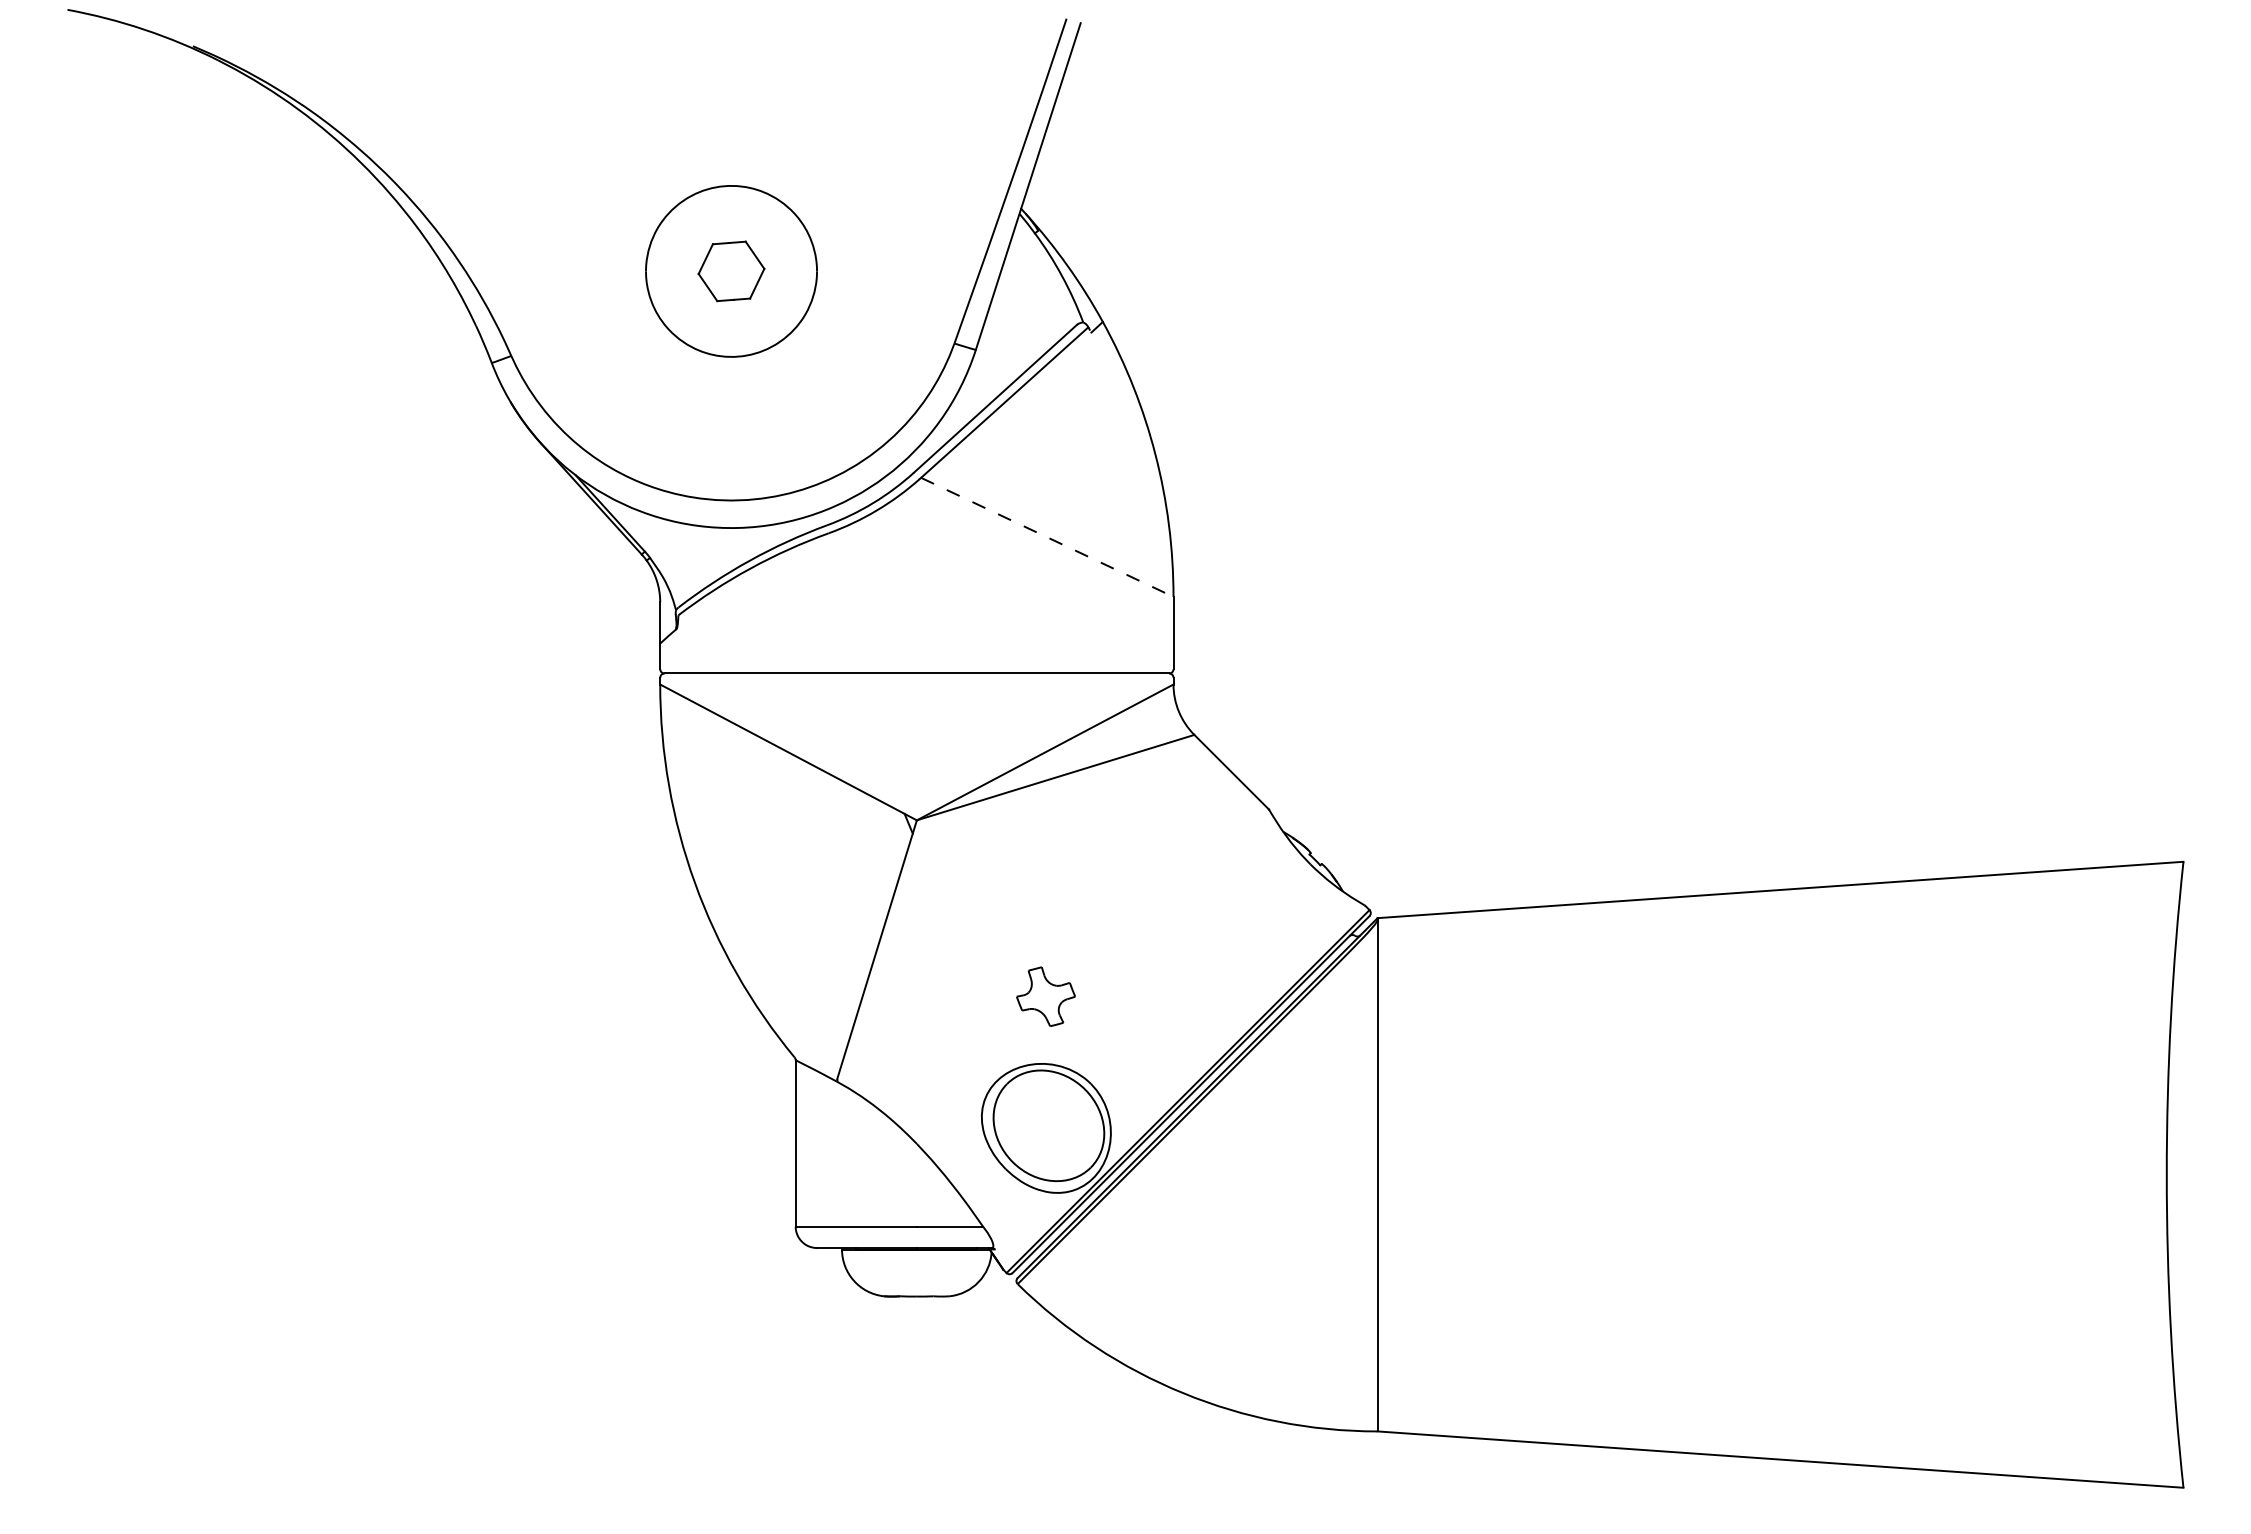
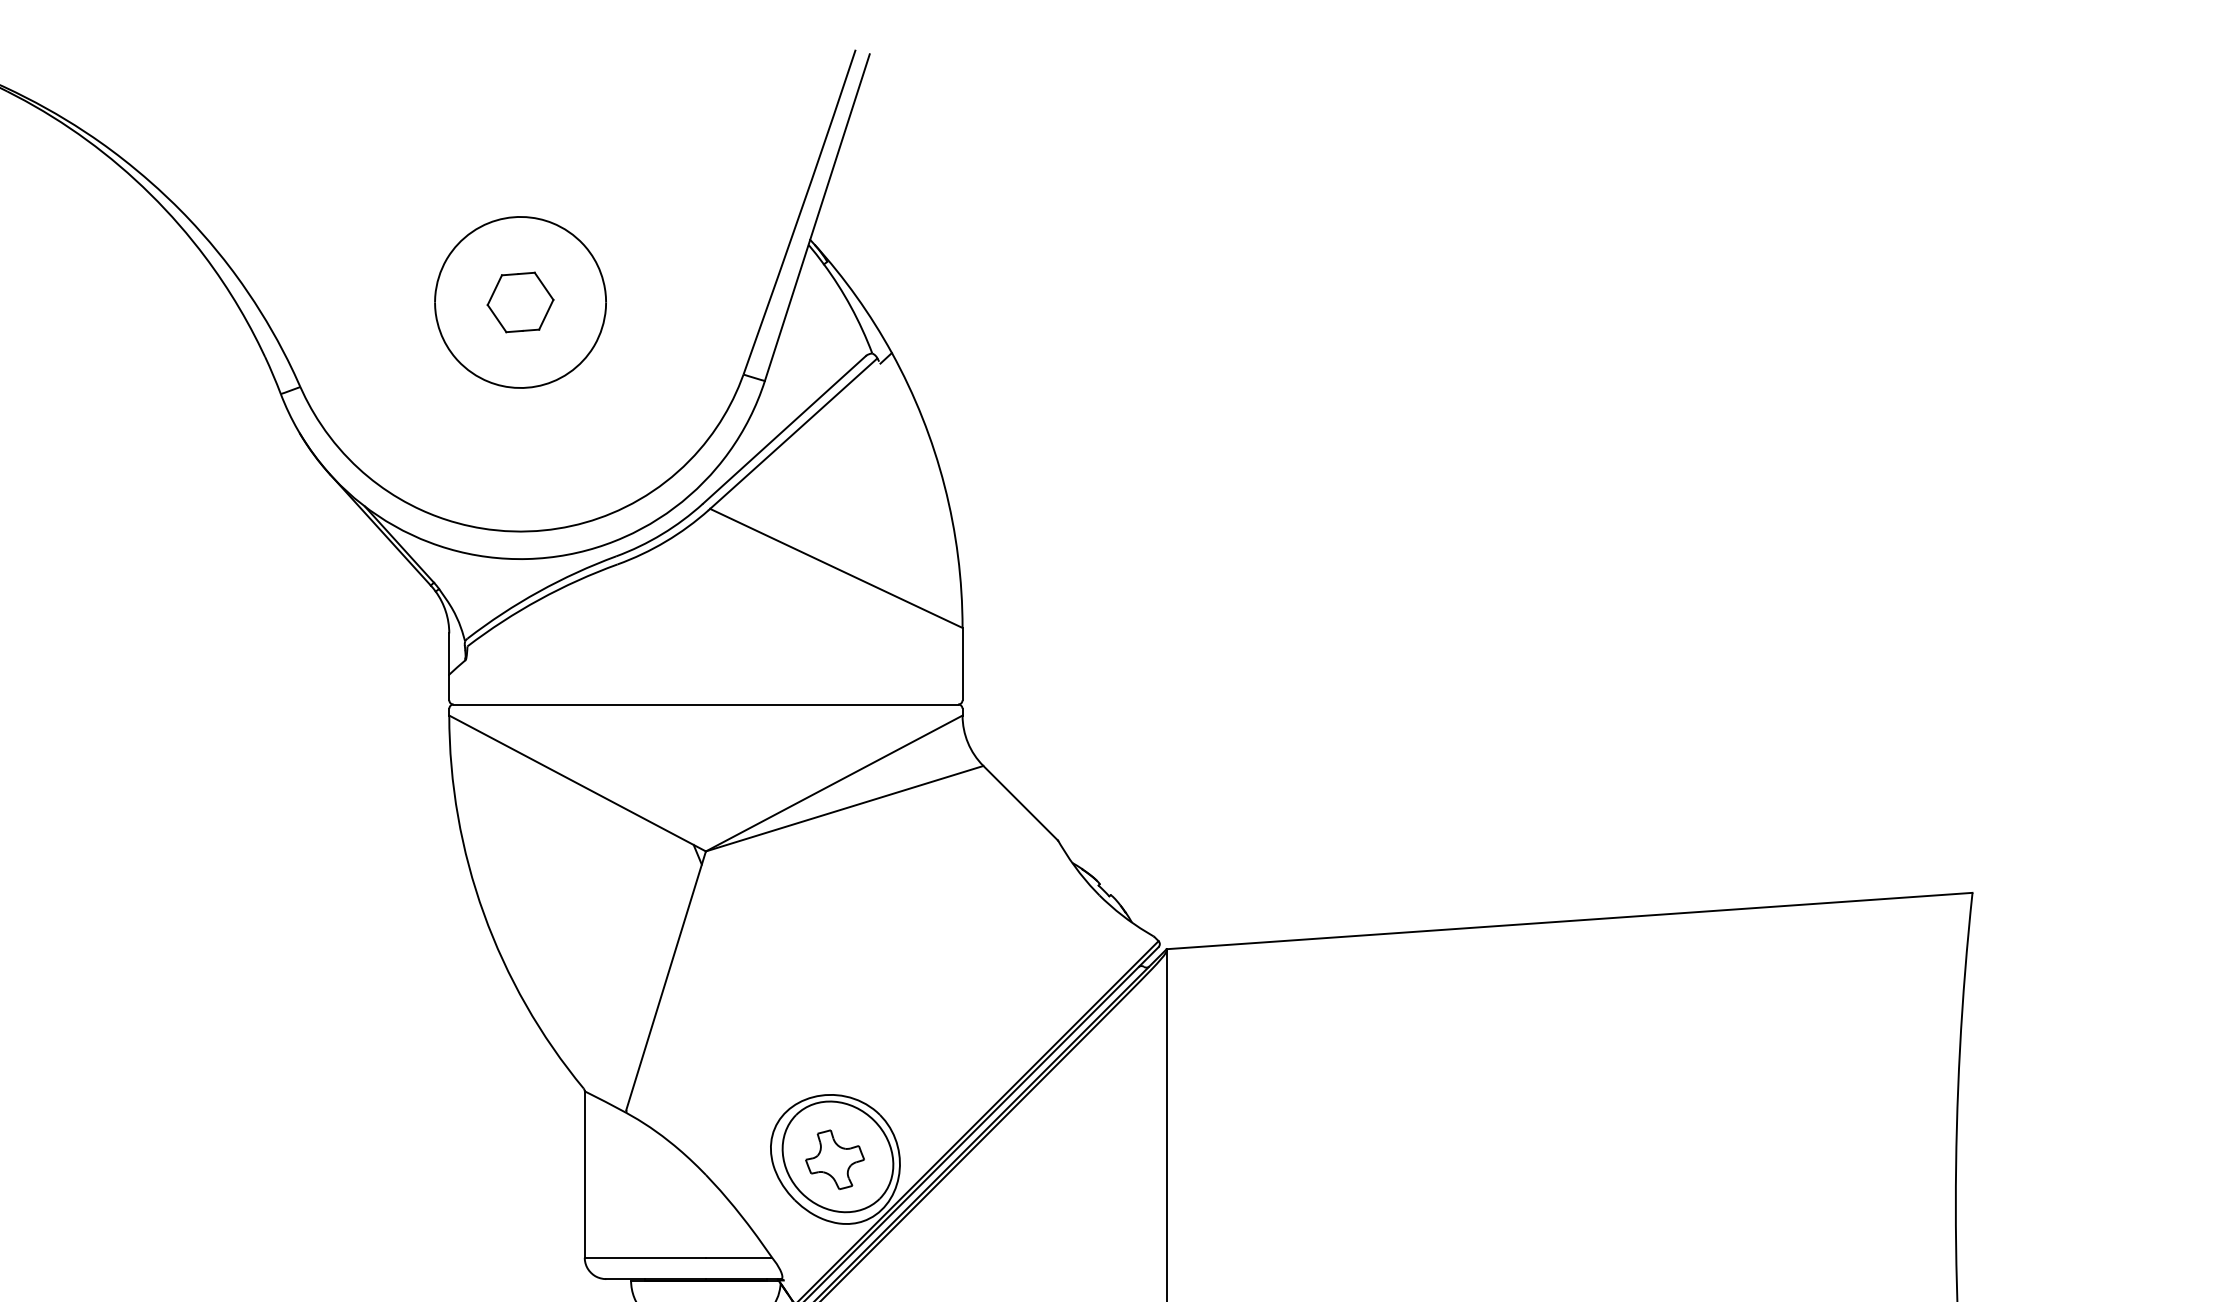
line: (1047, 537) -> (836, 568), dashed -> solid
part: (1045, 996) -> (834, 1159), moved

